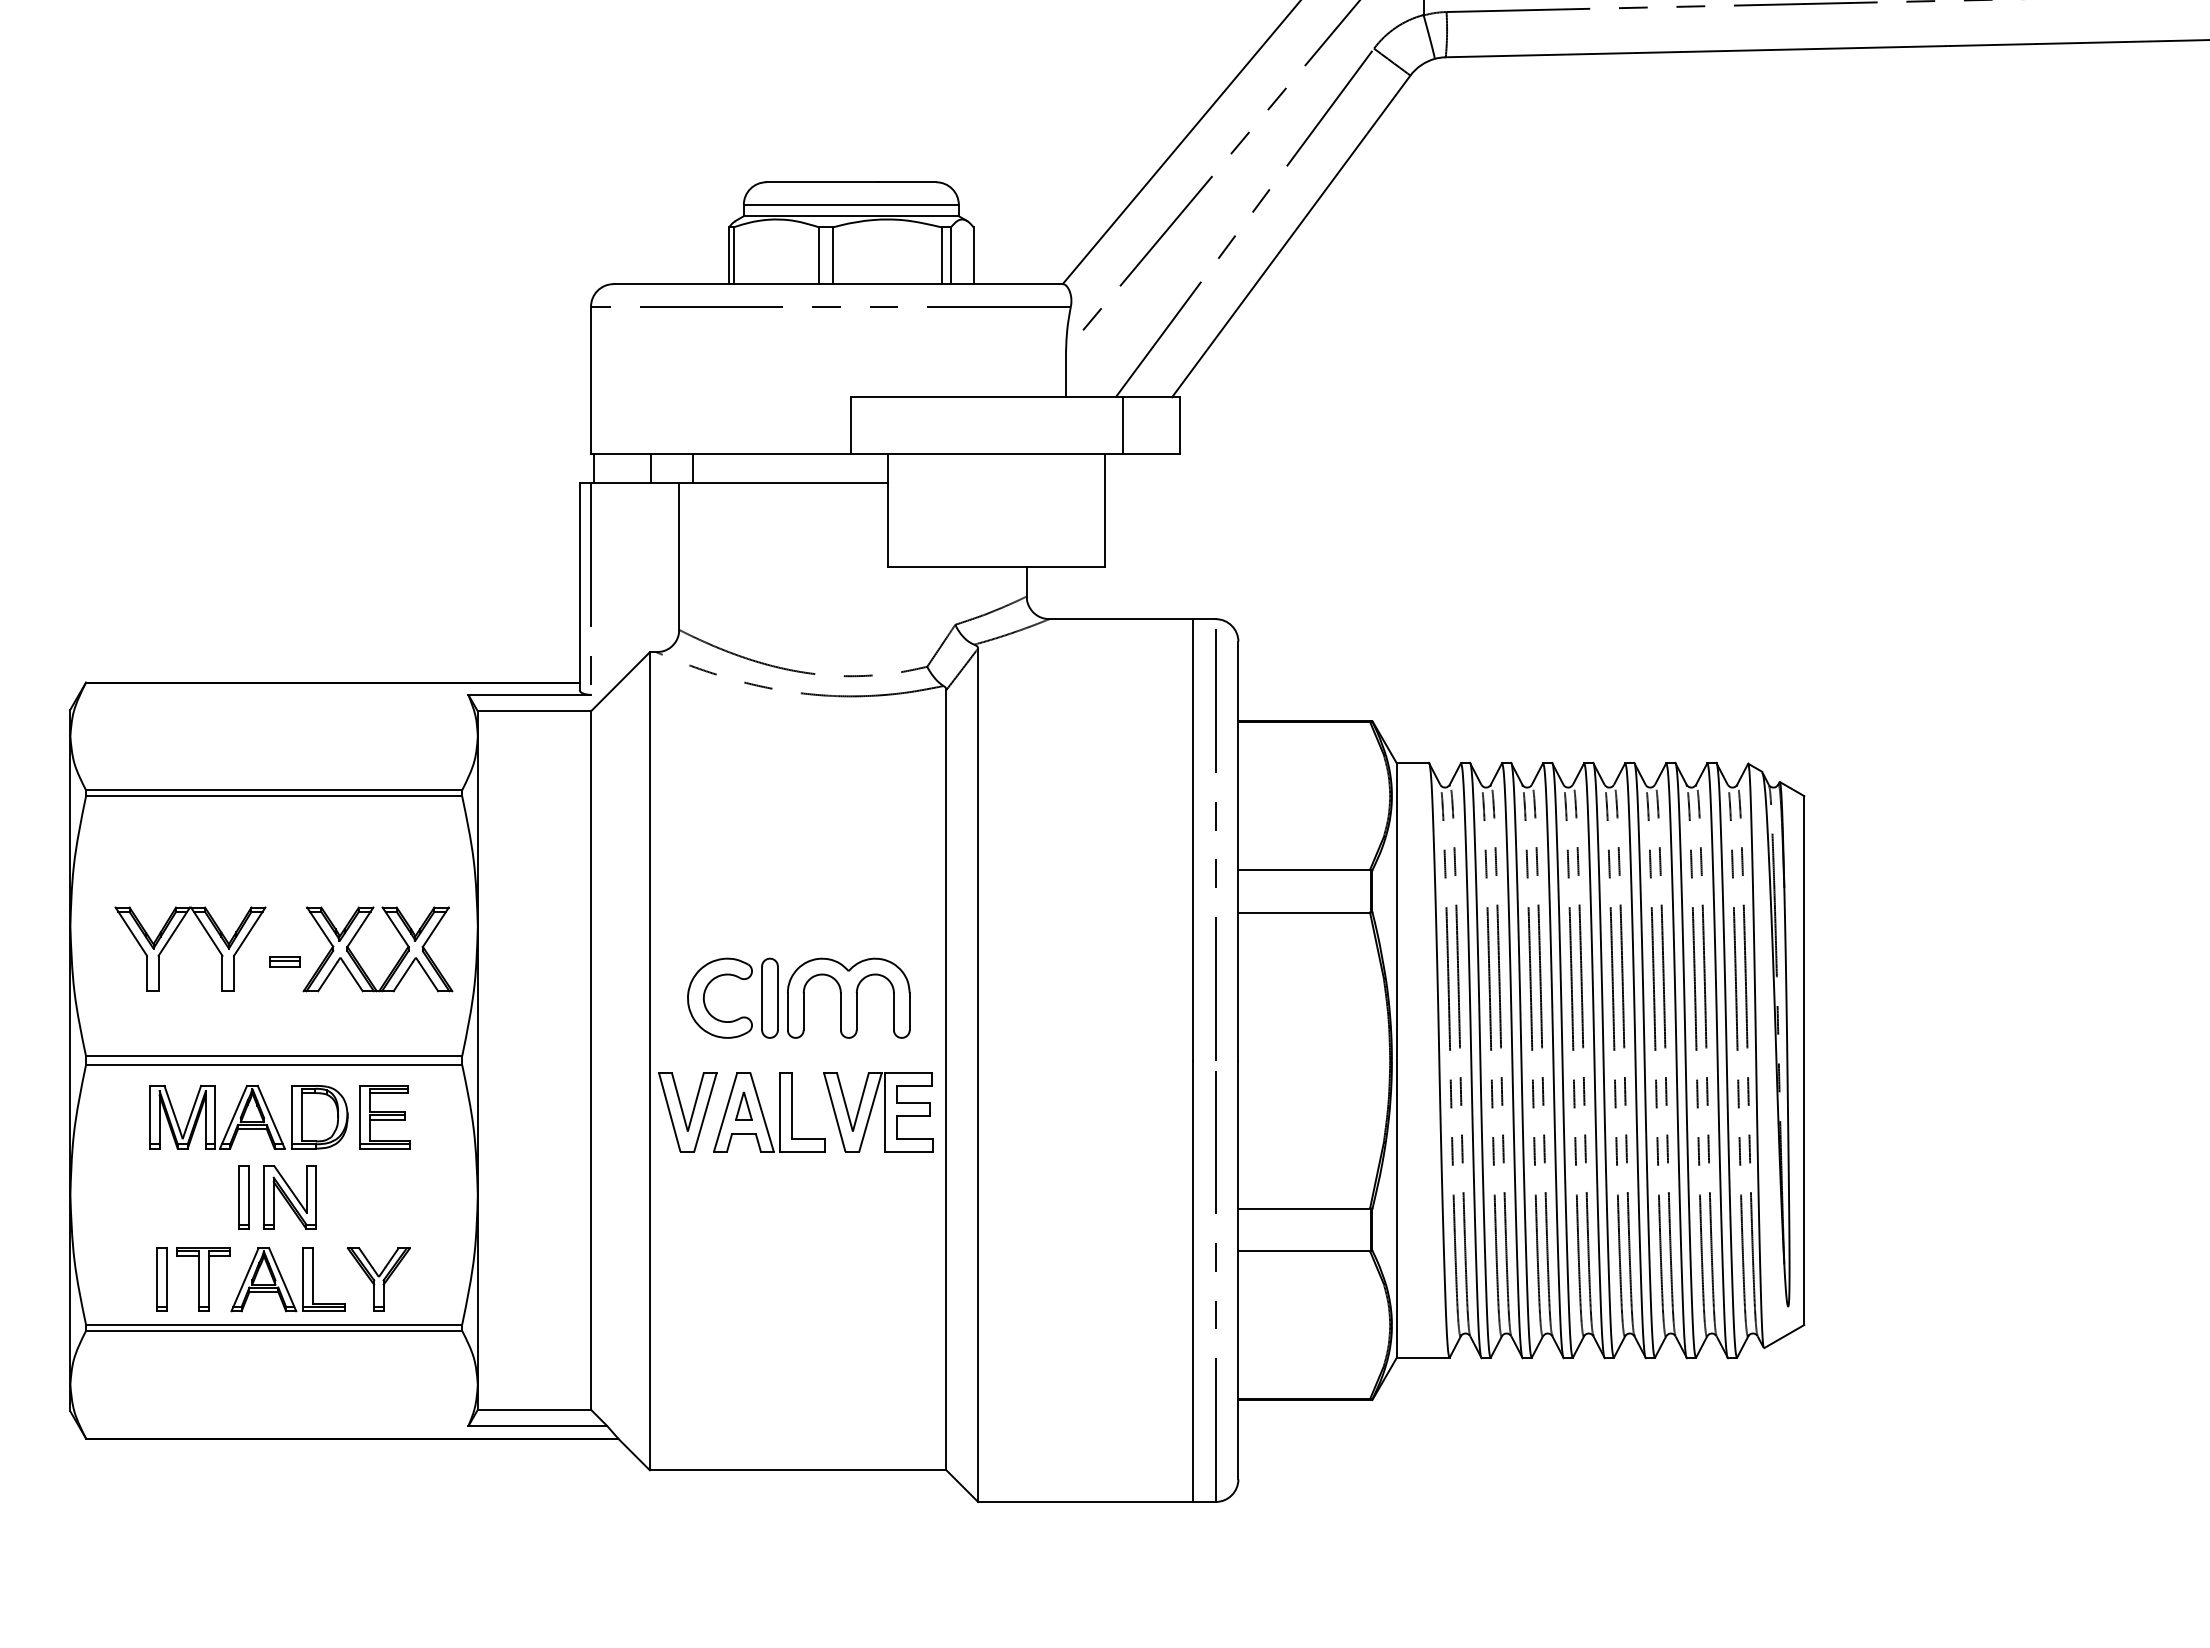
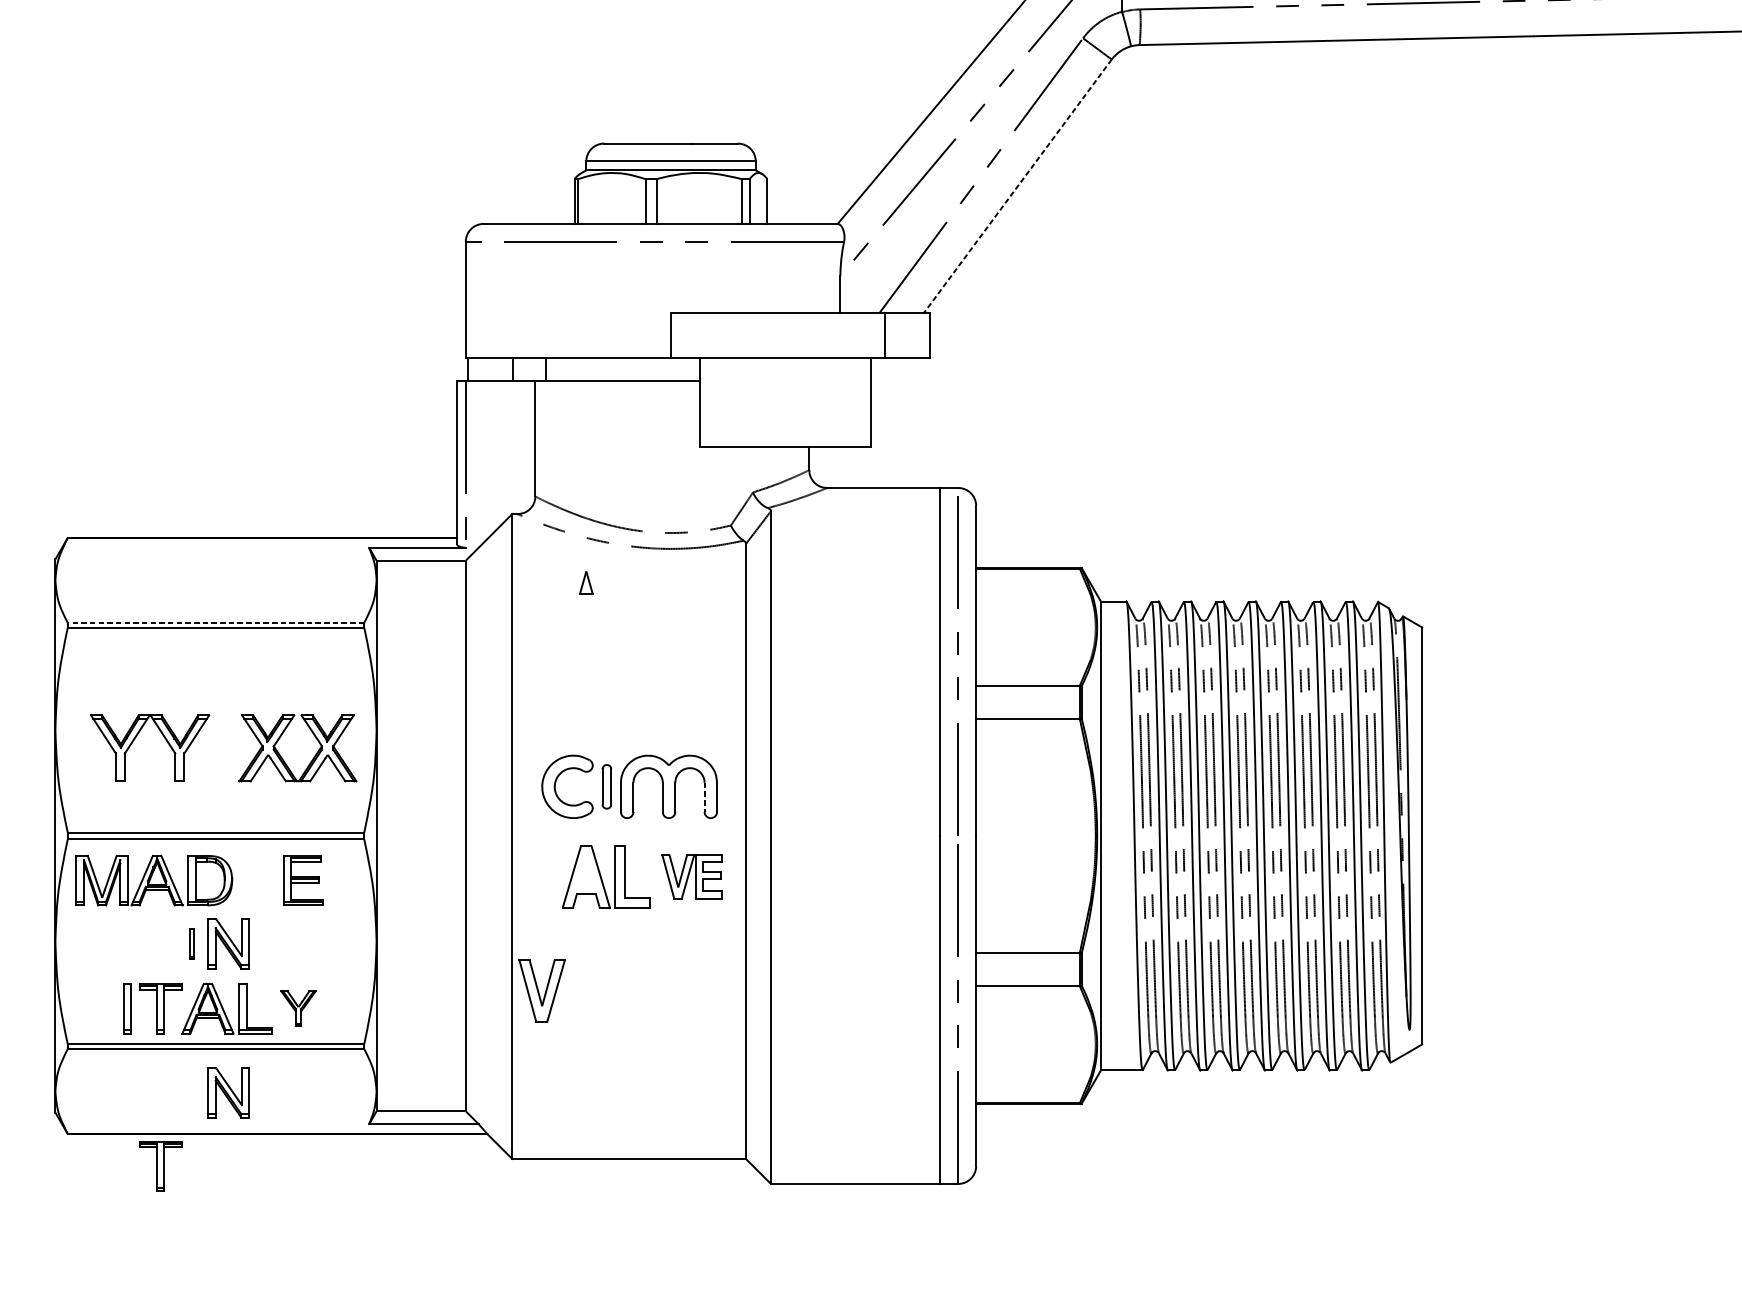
line: (1290, 236) -> (1017, 186), solid -> dashed
line: (273, 790) -> (215, 623), solid -> dashed
part: (284, 961) -> (224, 757), removed
part: (769, 997) -> (606, 786), size x0.7
line: (893, 1012) -> (704, 798), solid -> dashed
part: (743, 1105) -> (586, 582), moved
part: (687, 1112) -> (541, 991), moved
part: (878, 1112) -> (692, 876), size x0.7
part: (248, 1116) -> (154, 880), moved
part: (243, 1197) -> (191, 943), size x0.6
part: (378, 1279) -> (298, 1008), size x0.7
part: (289, 1386) -> (228, 1092), added
part: (203, 1479) -> (160, 1166), added

